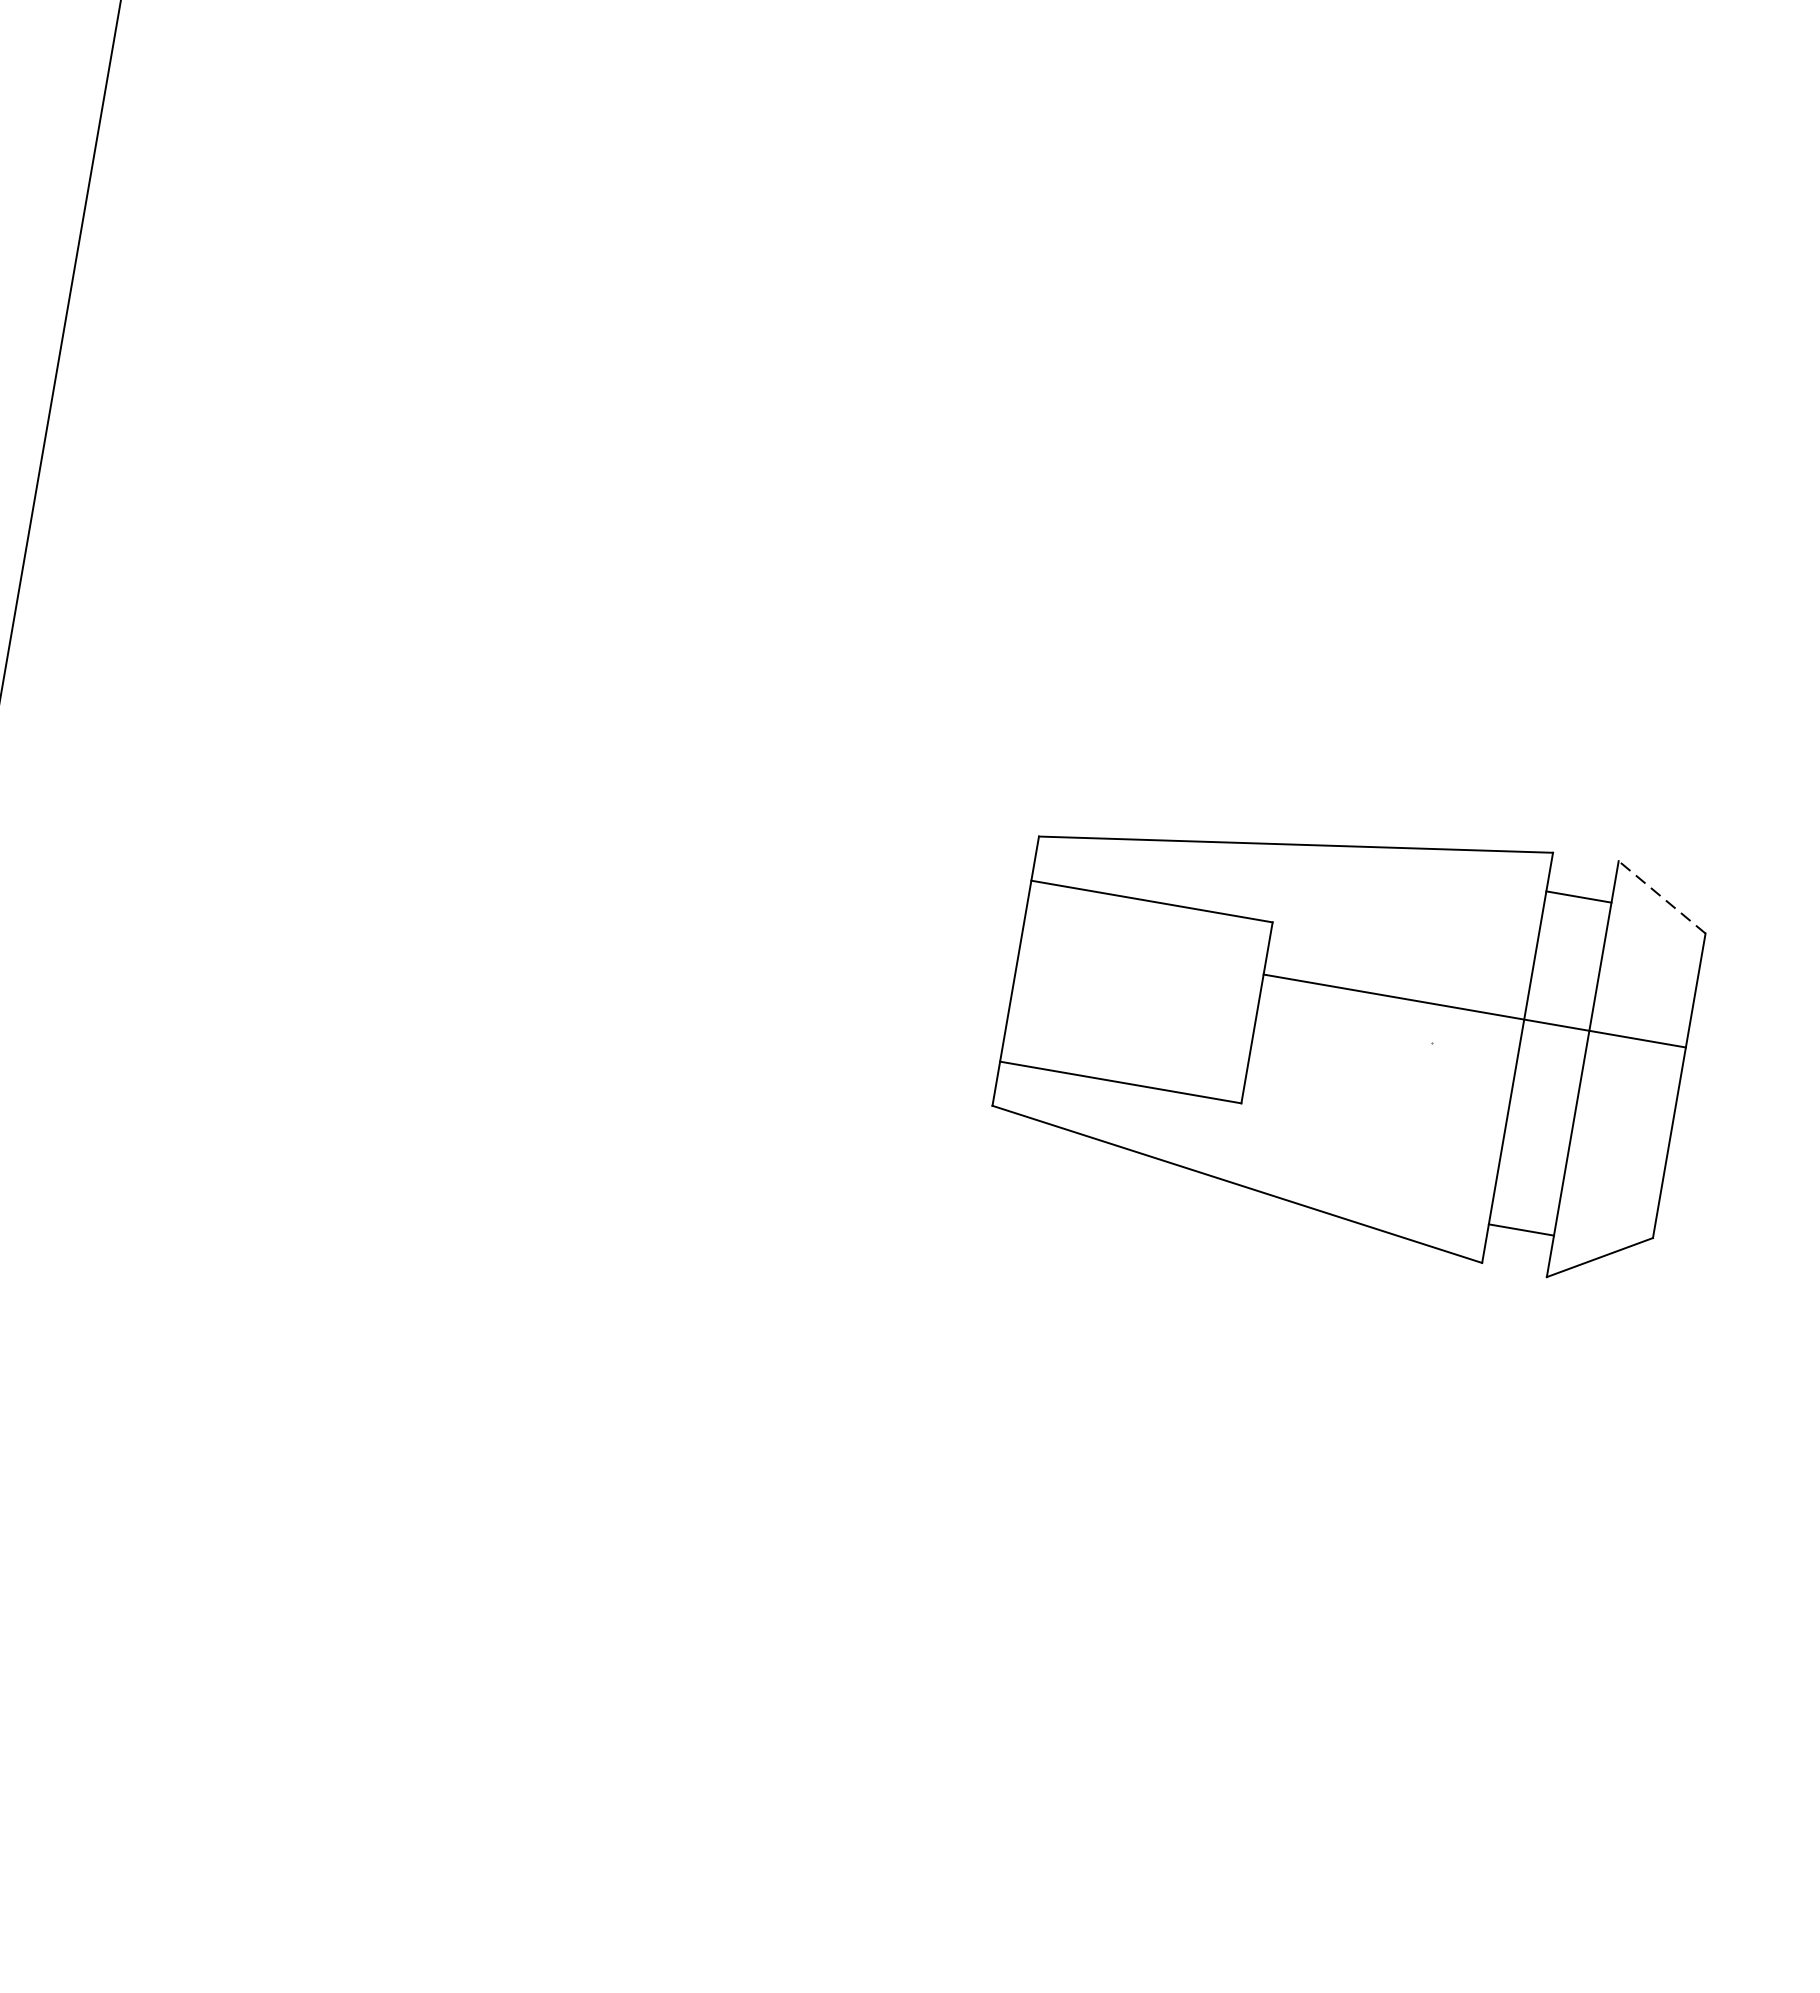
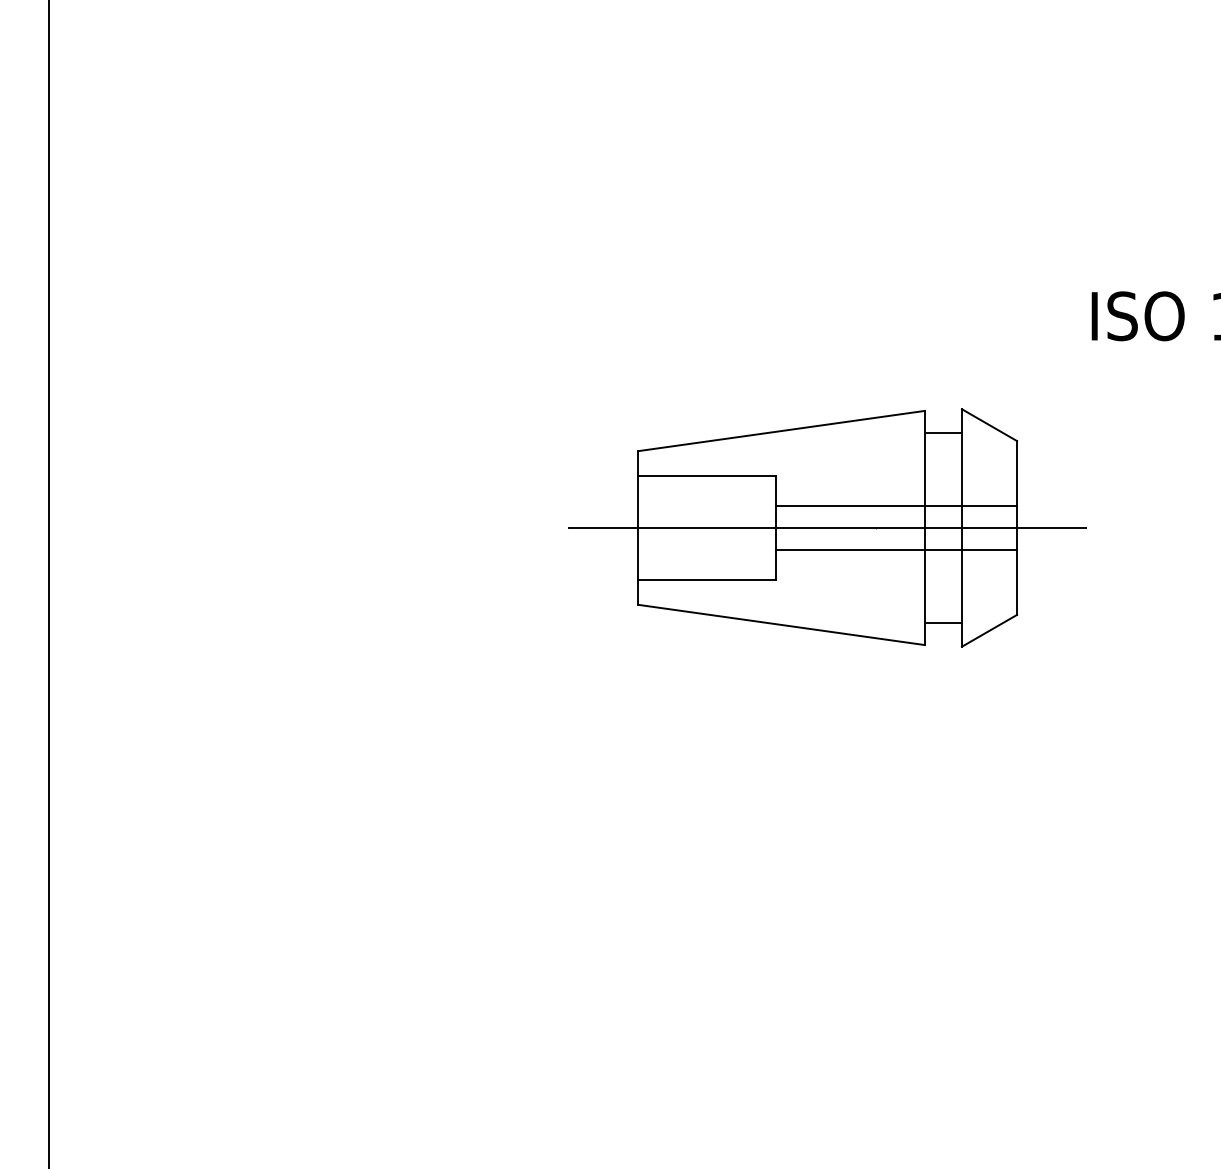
line: (1661, 897) -> (989, 425), dashed -> solid
line: (1347, 1027) -> (827, 527), added
line: (1461, 1086) -> (896, 549), added

